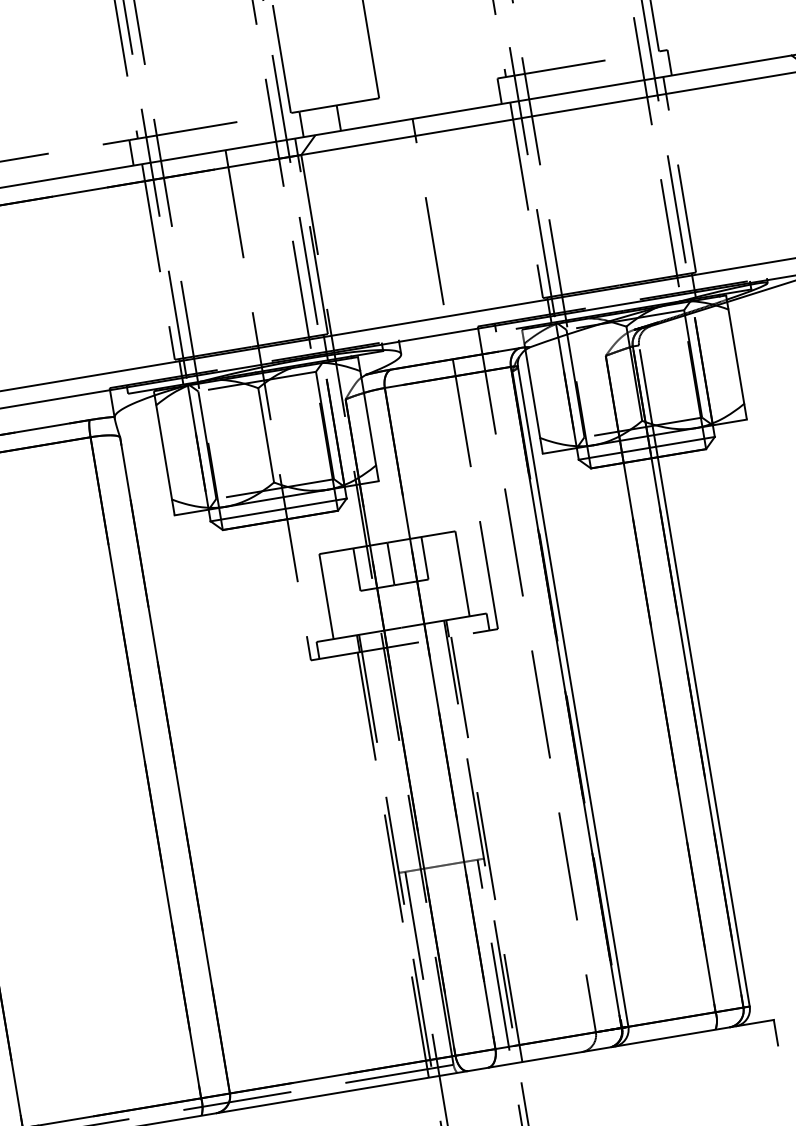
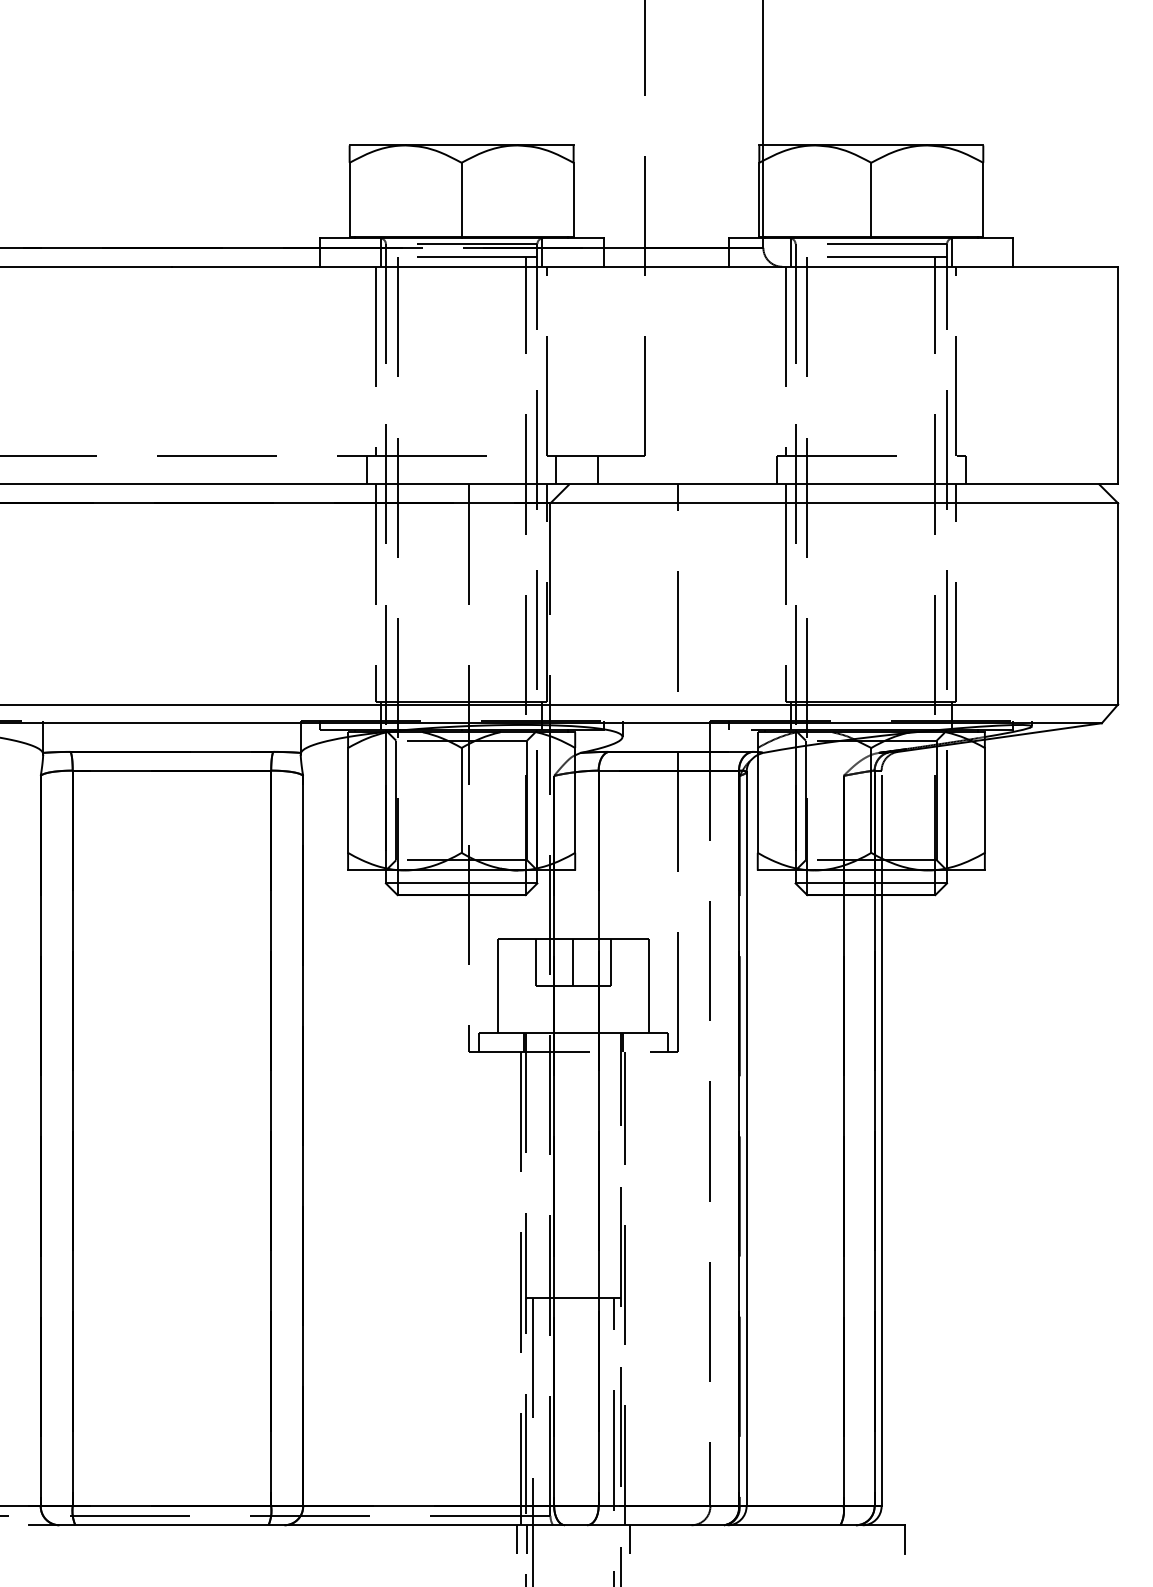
line: (529, 1074) -> (630, 1539), added
line: (435, 1089) -> (526, 1539), added
line: (426, 1091) -> (516, 1539), added

